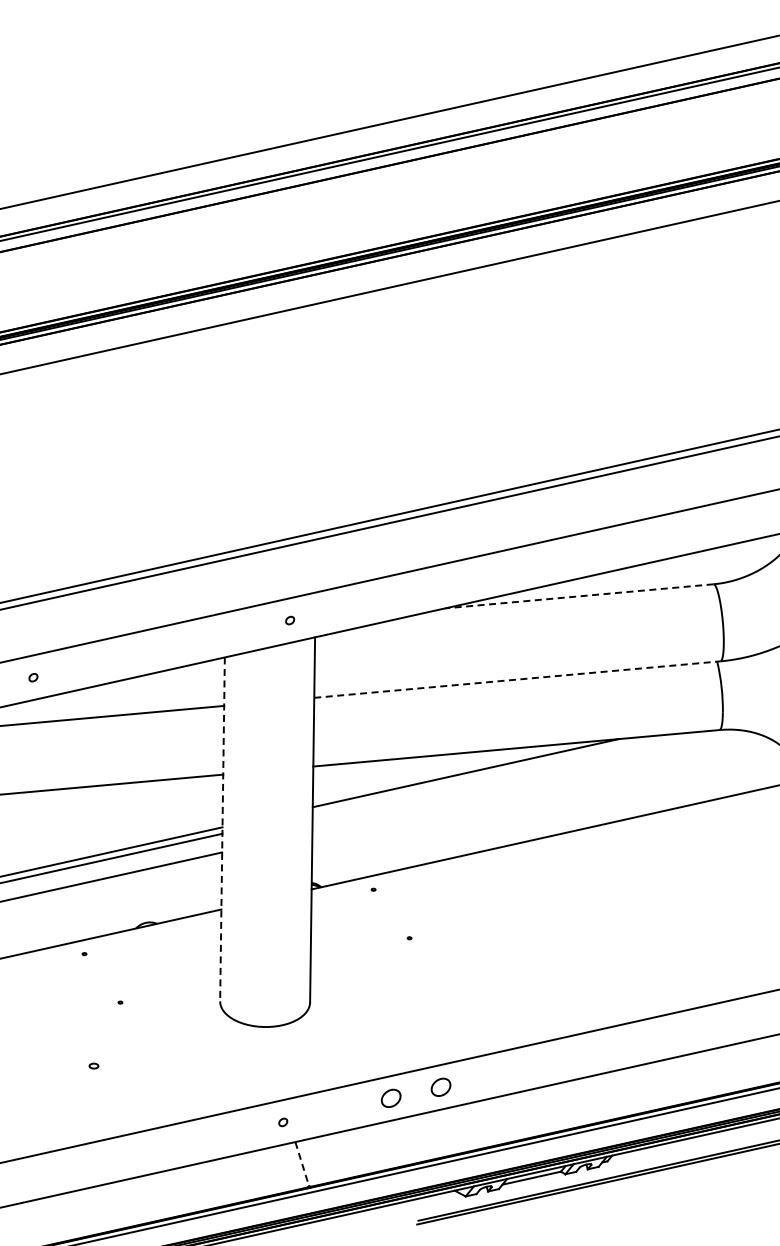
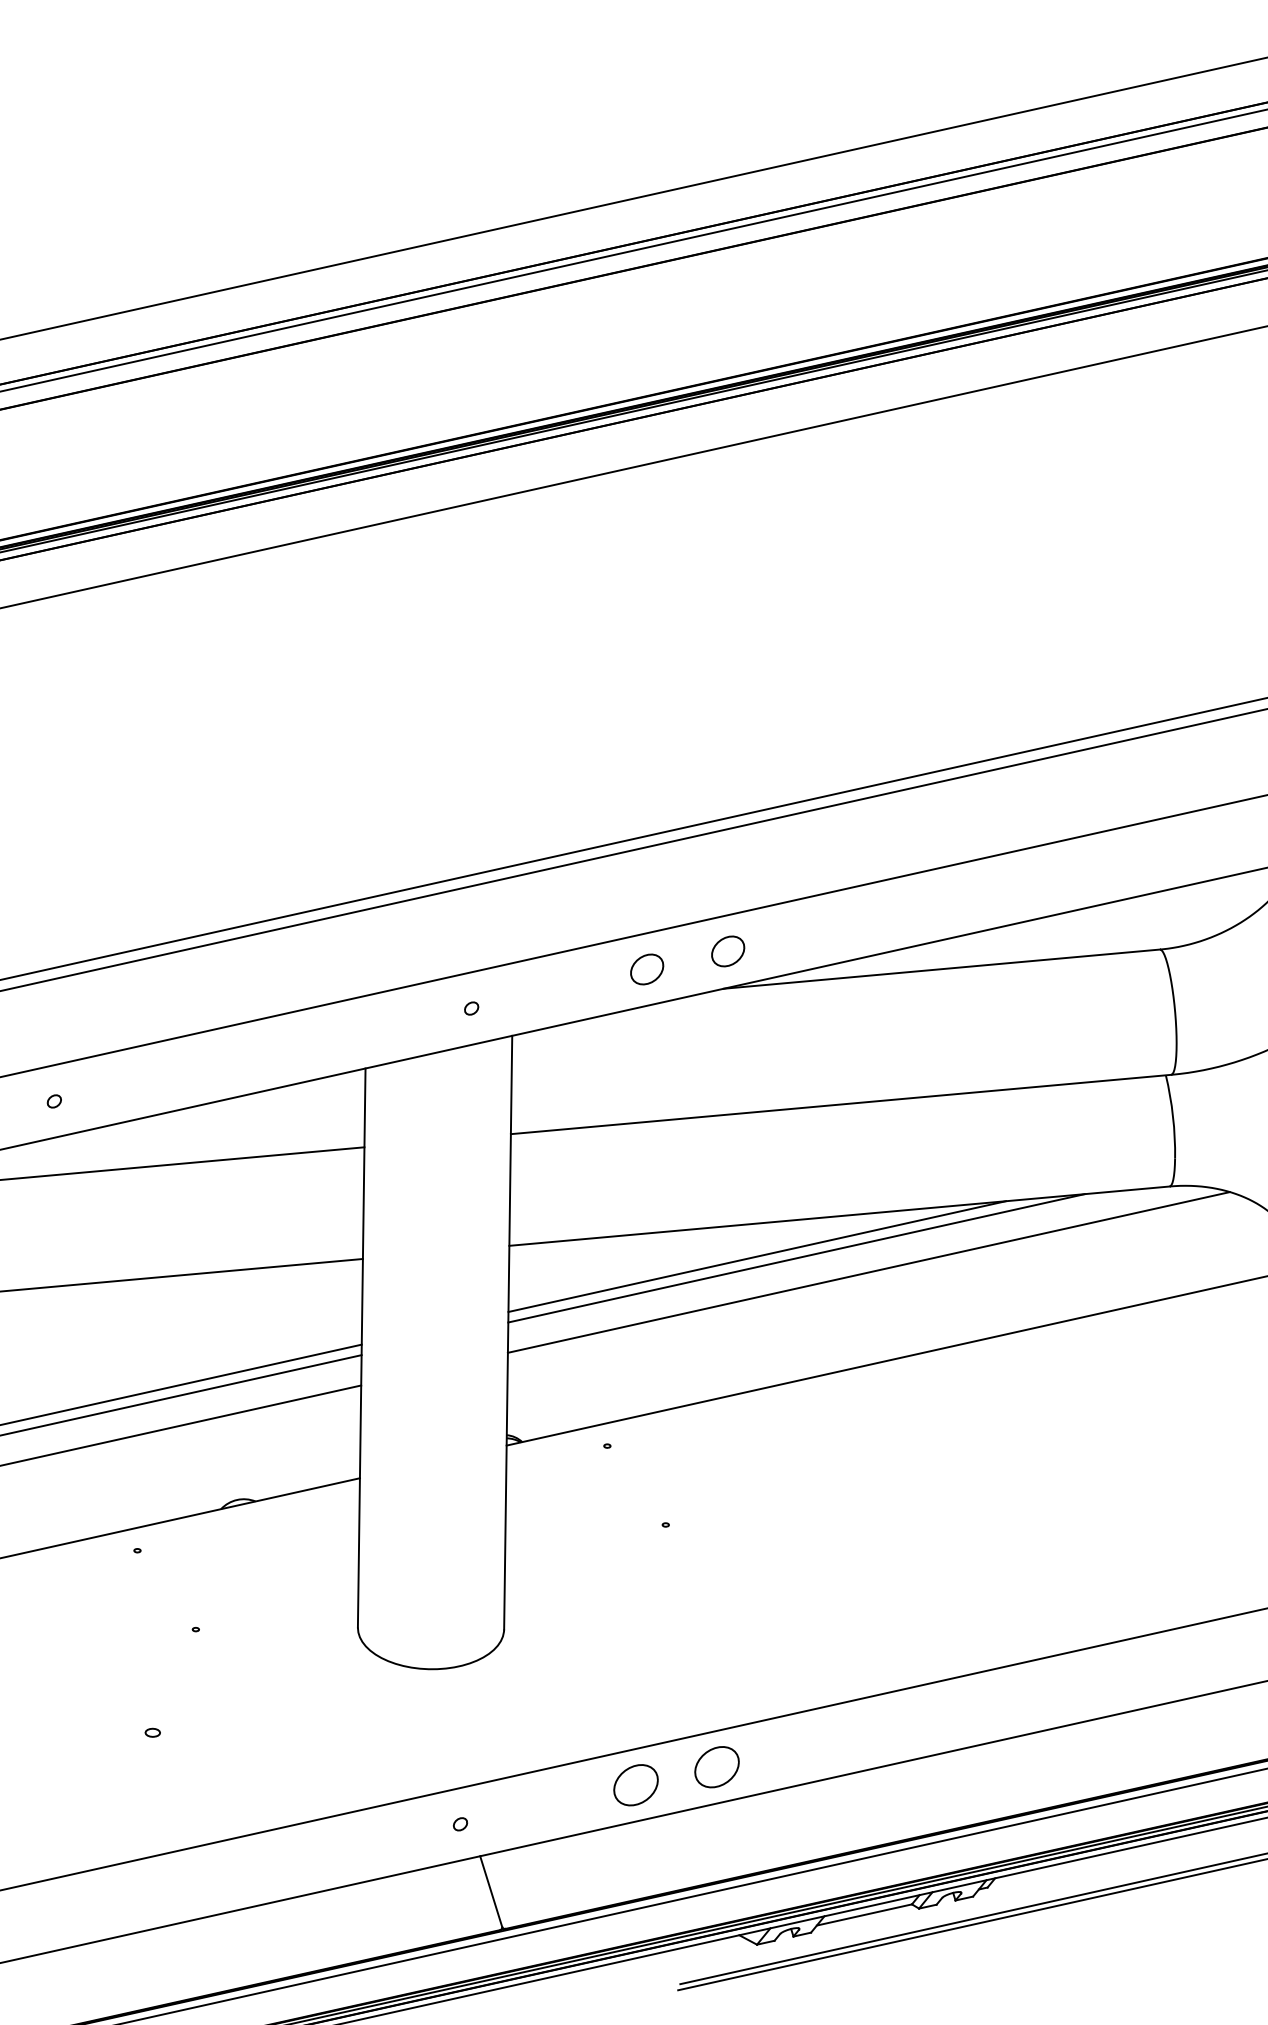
part: (447, 585) -> (727, 951), added
part: (397, 596) -> (646, 969), added
line: (579, 596) -> (942, 969), dashed -> solid
line: (517, 679) -> (841, 1104), dashed -> solid
line: (489, 773) -> (795, 1257), added
line: (534, 782) -> (868, 1271), added
line: (222, 829) -> (361, 1348), dashed -> solid
part: (440, 1087) -> (716, 1767), size x1.43
part: (390, 1098) -> (634, 1785), size x1.43
line: (302, 1163) -> (491, 1891), dashed -> solid

